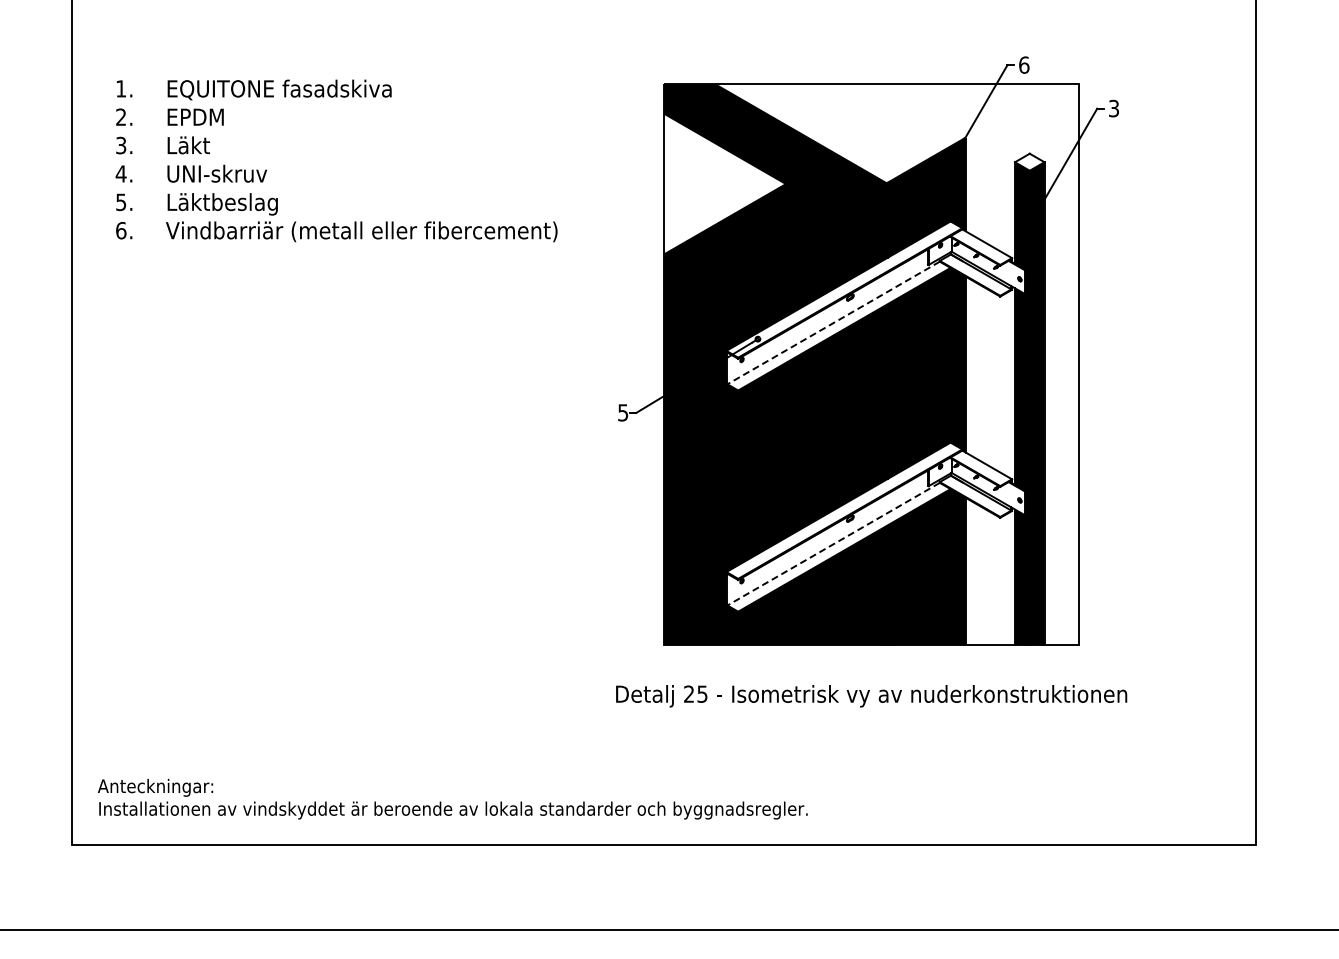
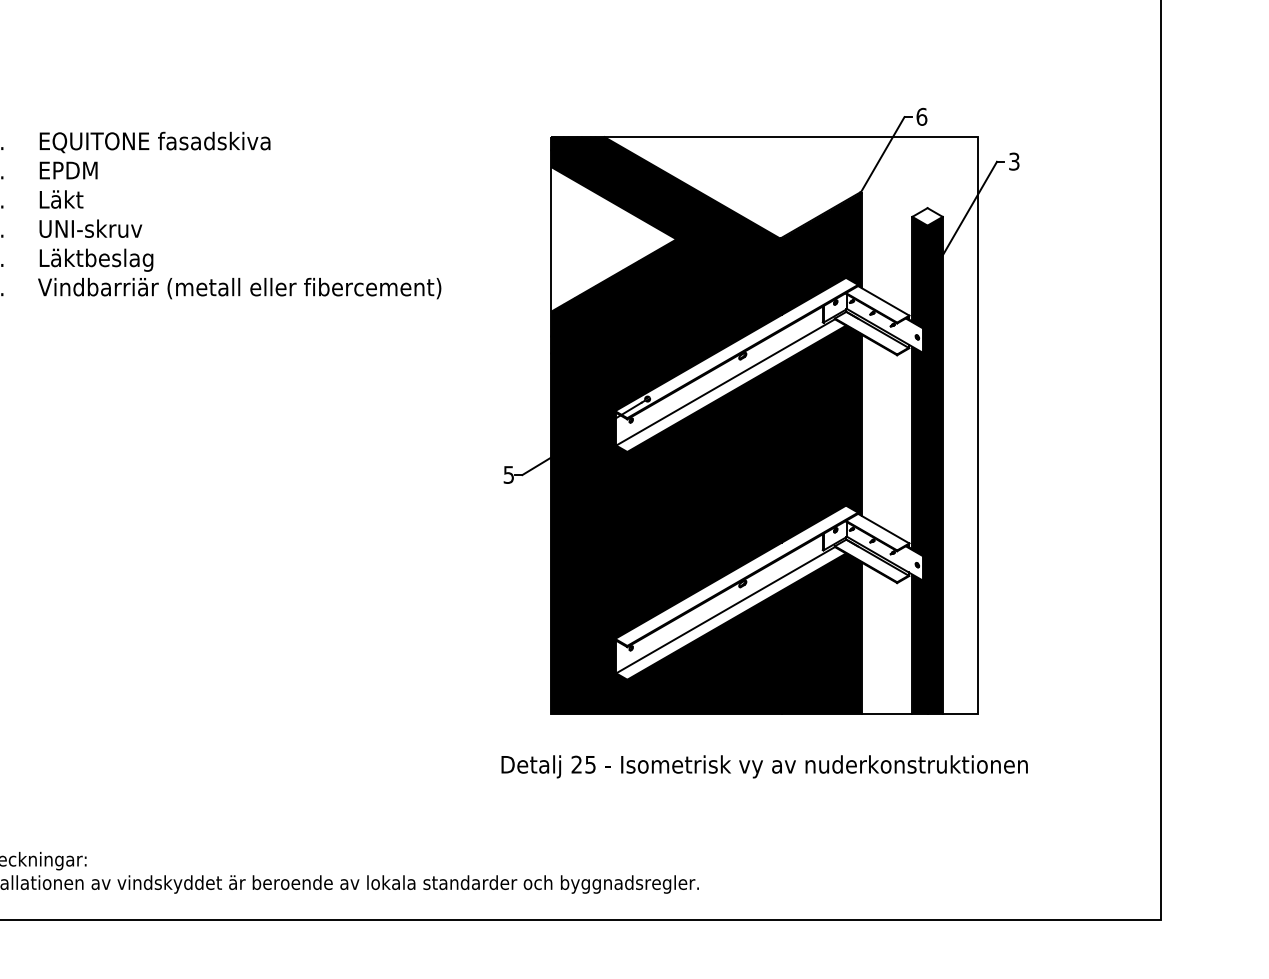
line: (833, 323) -> (725, 382), dashed -> solid
line: (833, 544) -> (725, 610), dashed -> solid

